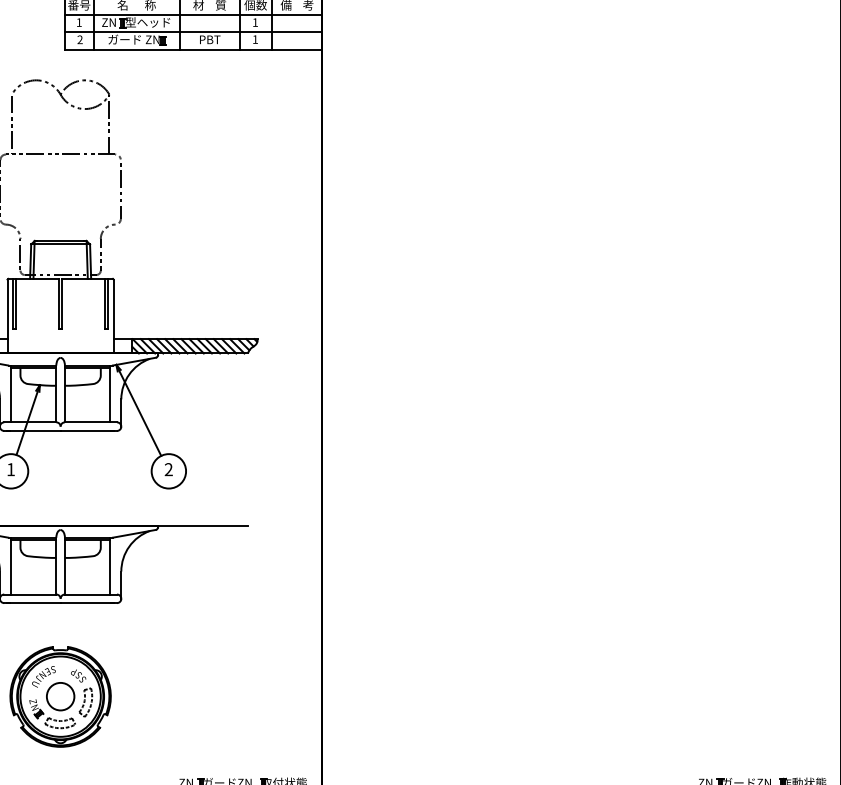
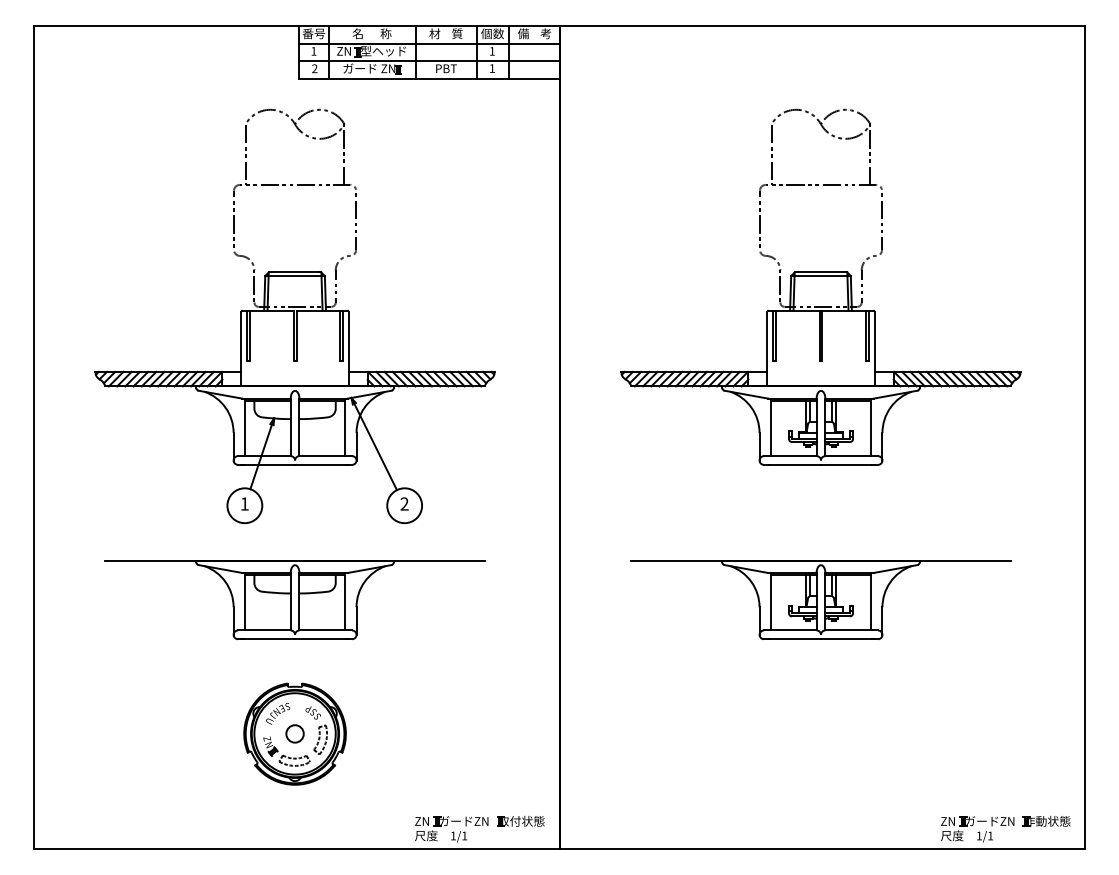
part: (579, 254) -> (820, 286), added
part: (579, 564) -> (820, 600), added
circle: (60, 696) -> (294, 733), size x0.62

